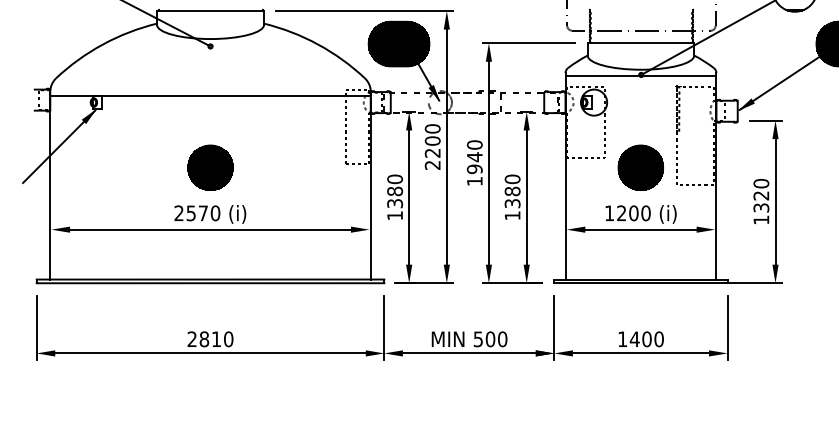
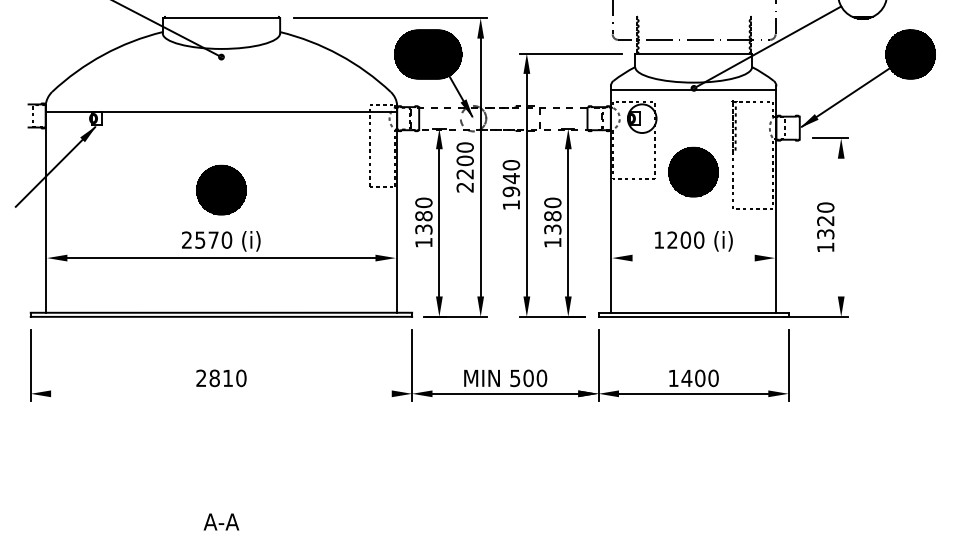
part: (640, 167) -> (693, 171), moved
line: (775, 201) -> (841, 227), removed
line: (640, 230) -> (693, 258), removed
line: (210, 353) -> (221, 393), removed

